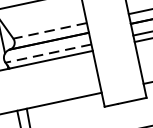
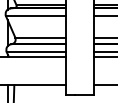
line: (48, 30) -> (39, 37), dashed -> solid
line: (47, 54) -> (35, 52), dashed -> solid

